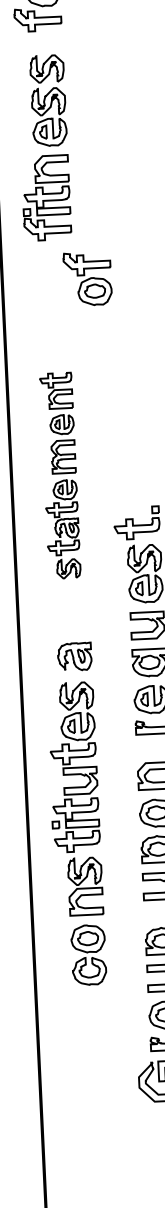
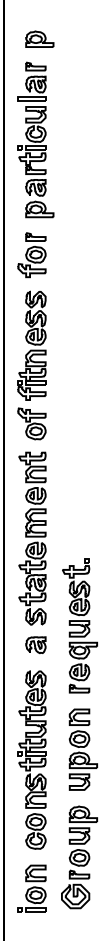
part: (86, 278) -> (31, 423), moved
part: (60, 475) -> (32, 538), size x1.43
part: (75, 832) -> (31, 759), moved
part: (86, 1071) -> (31, 888), added

